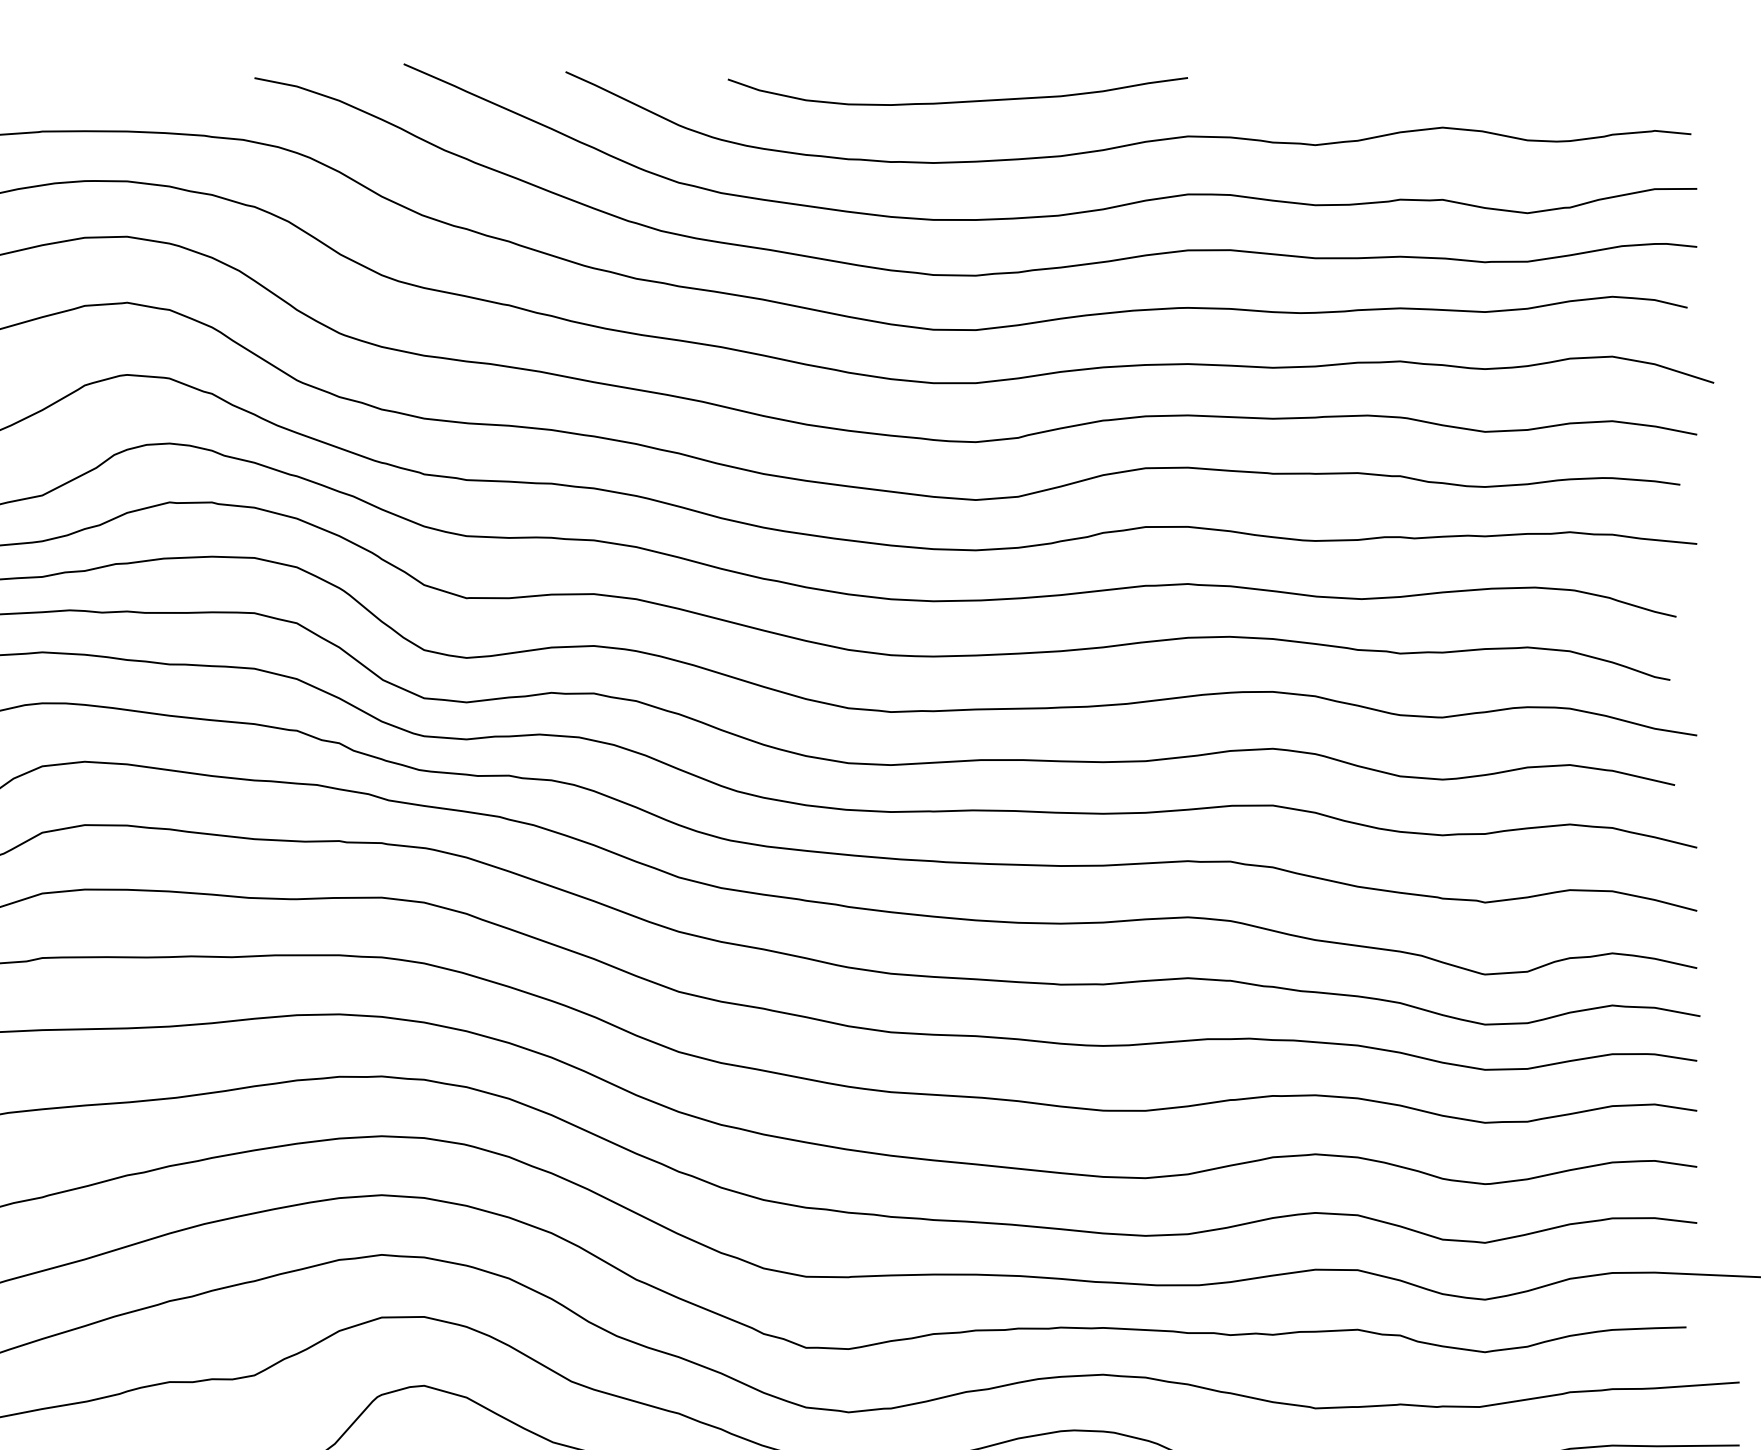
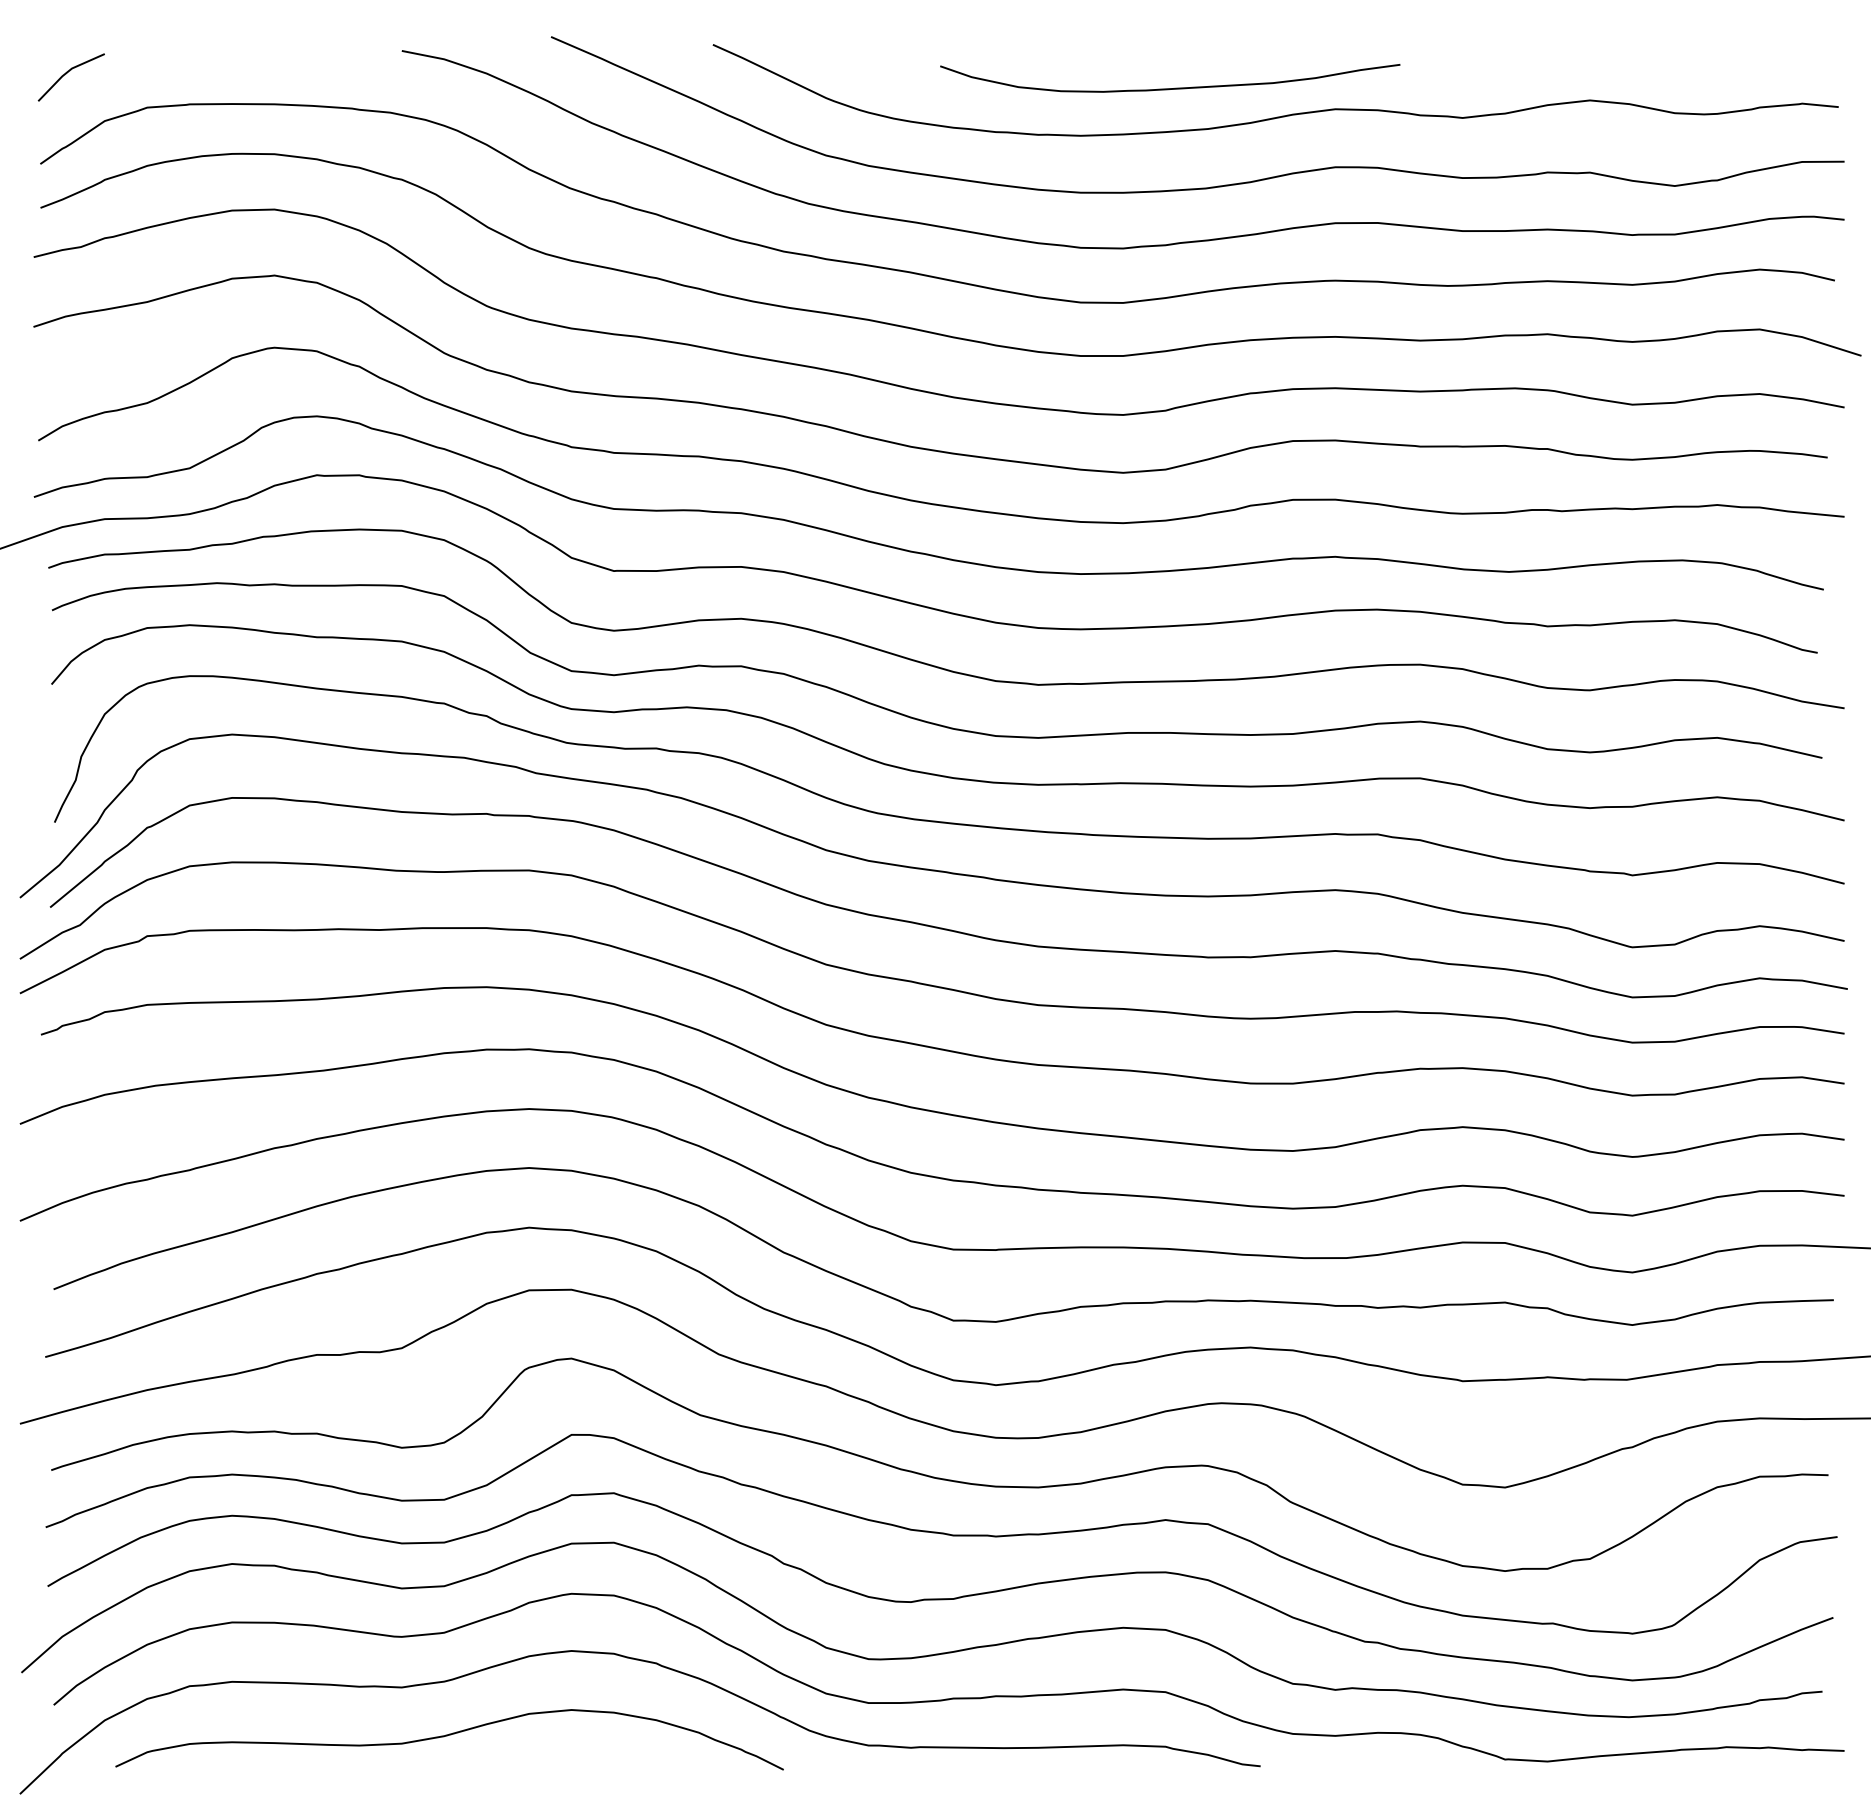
curve: (958, 101) -> (1170, 88), moved

